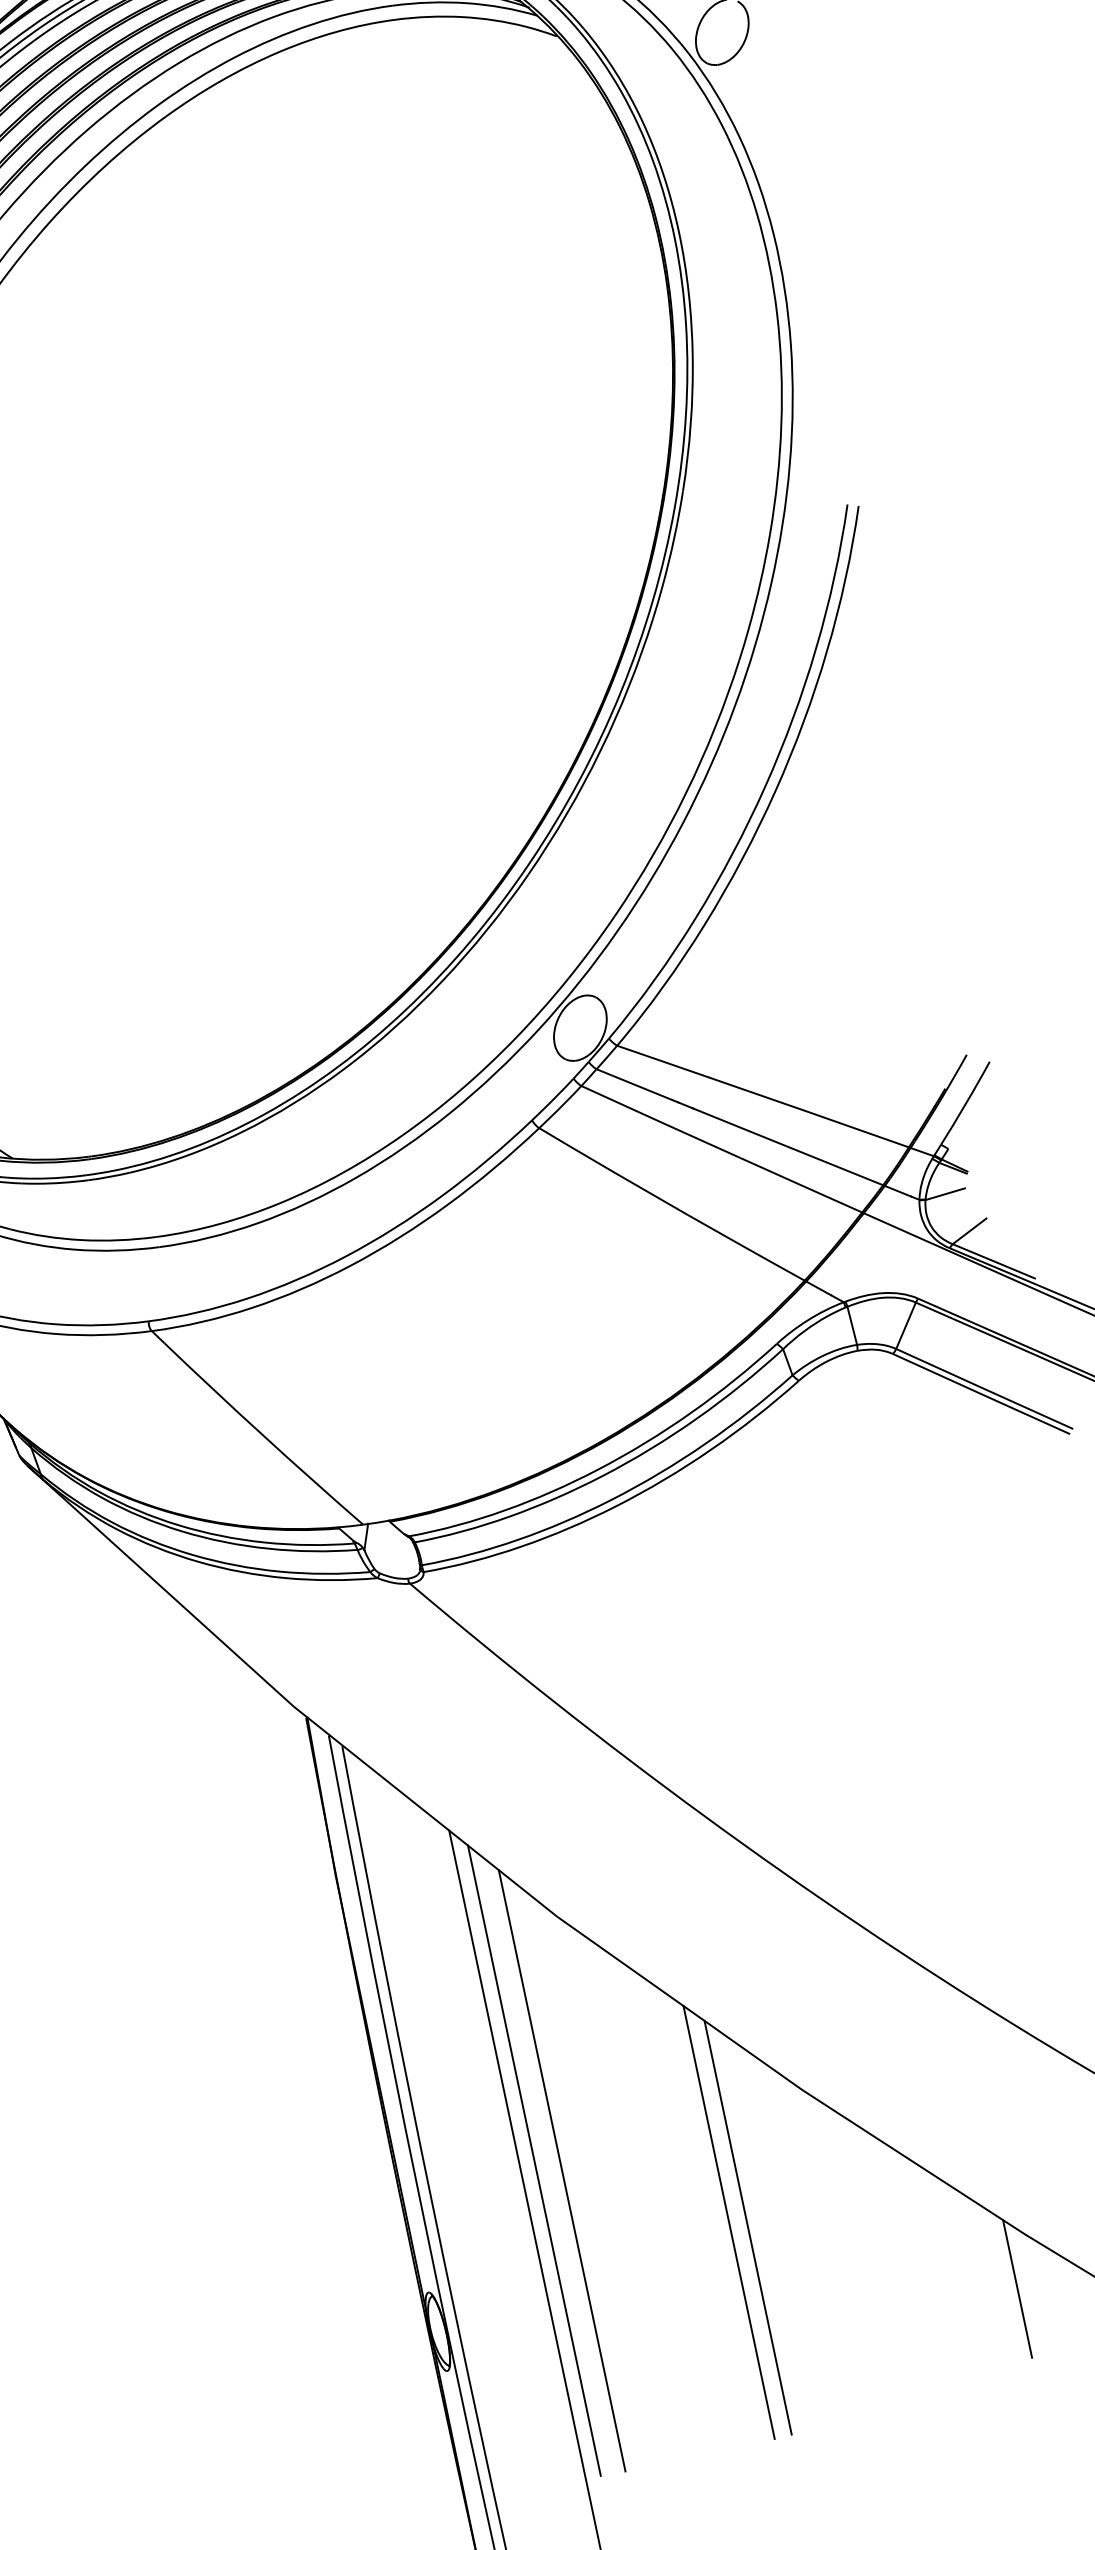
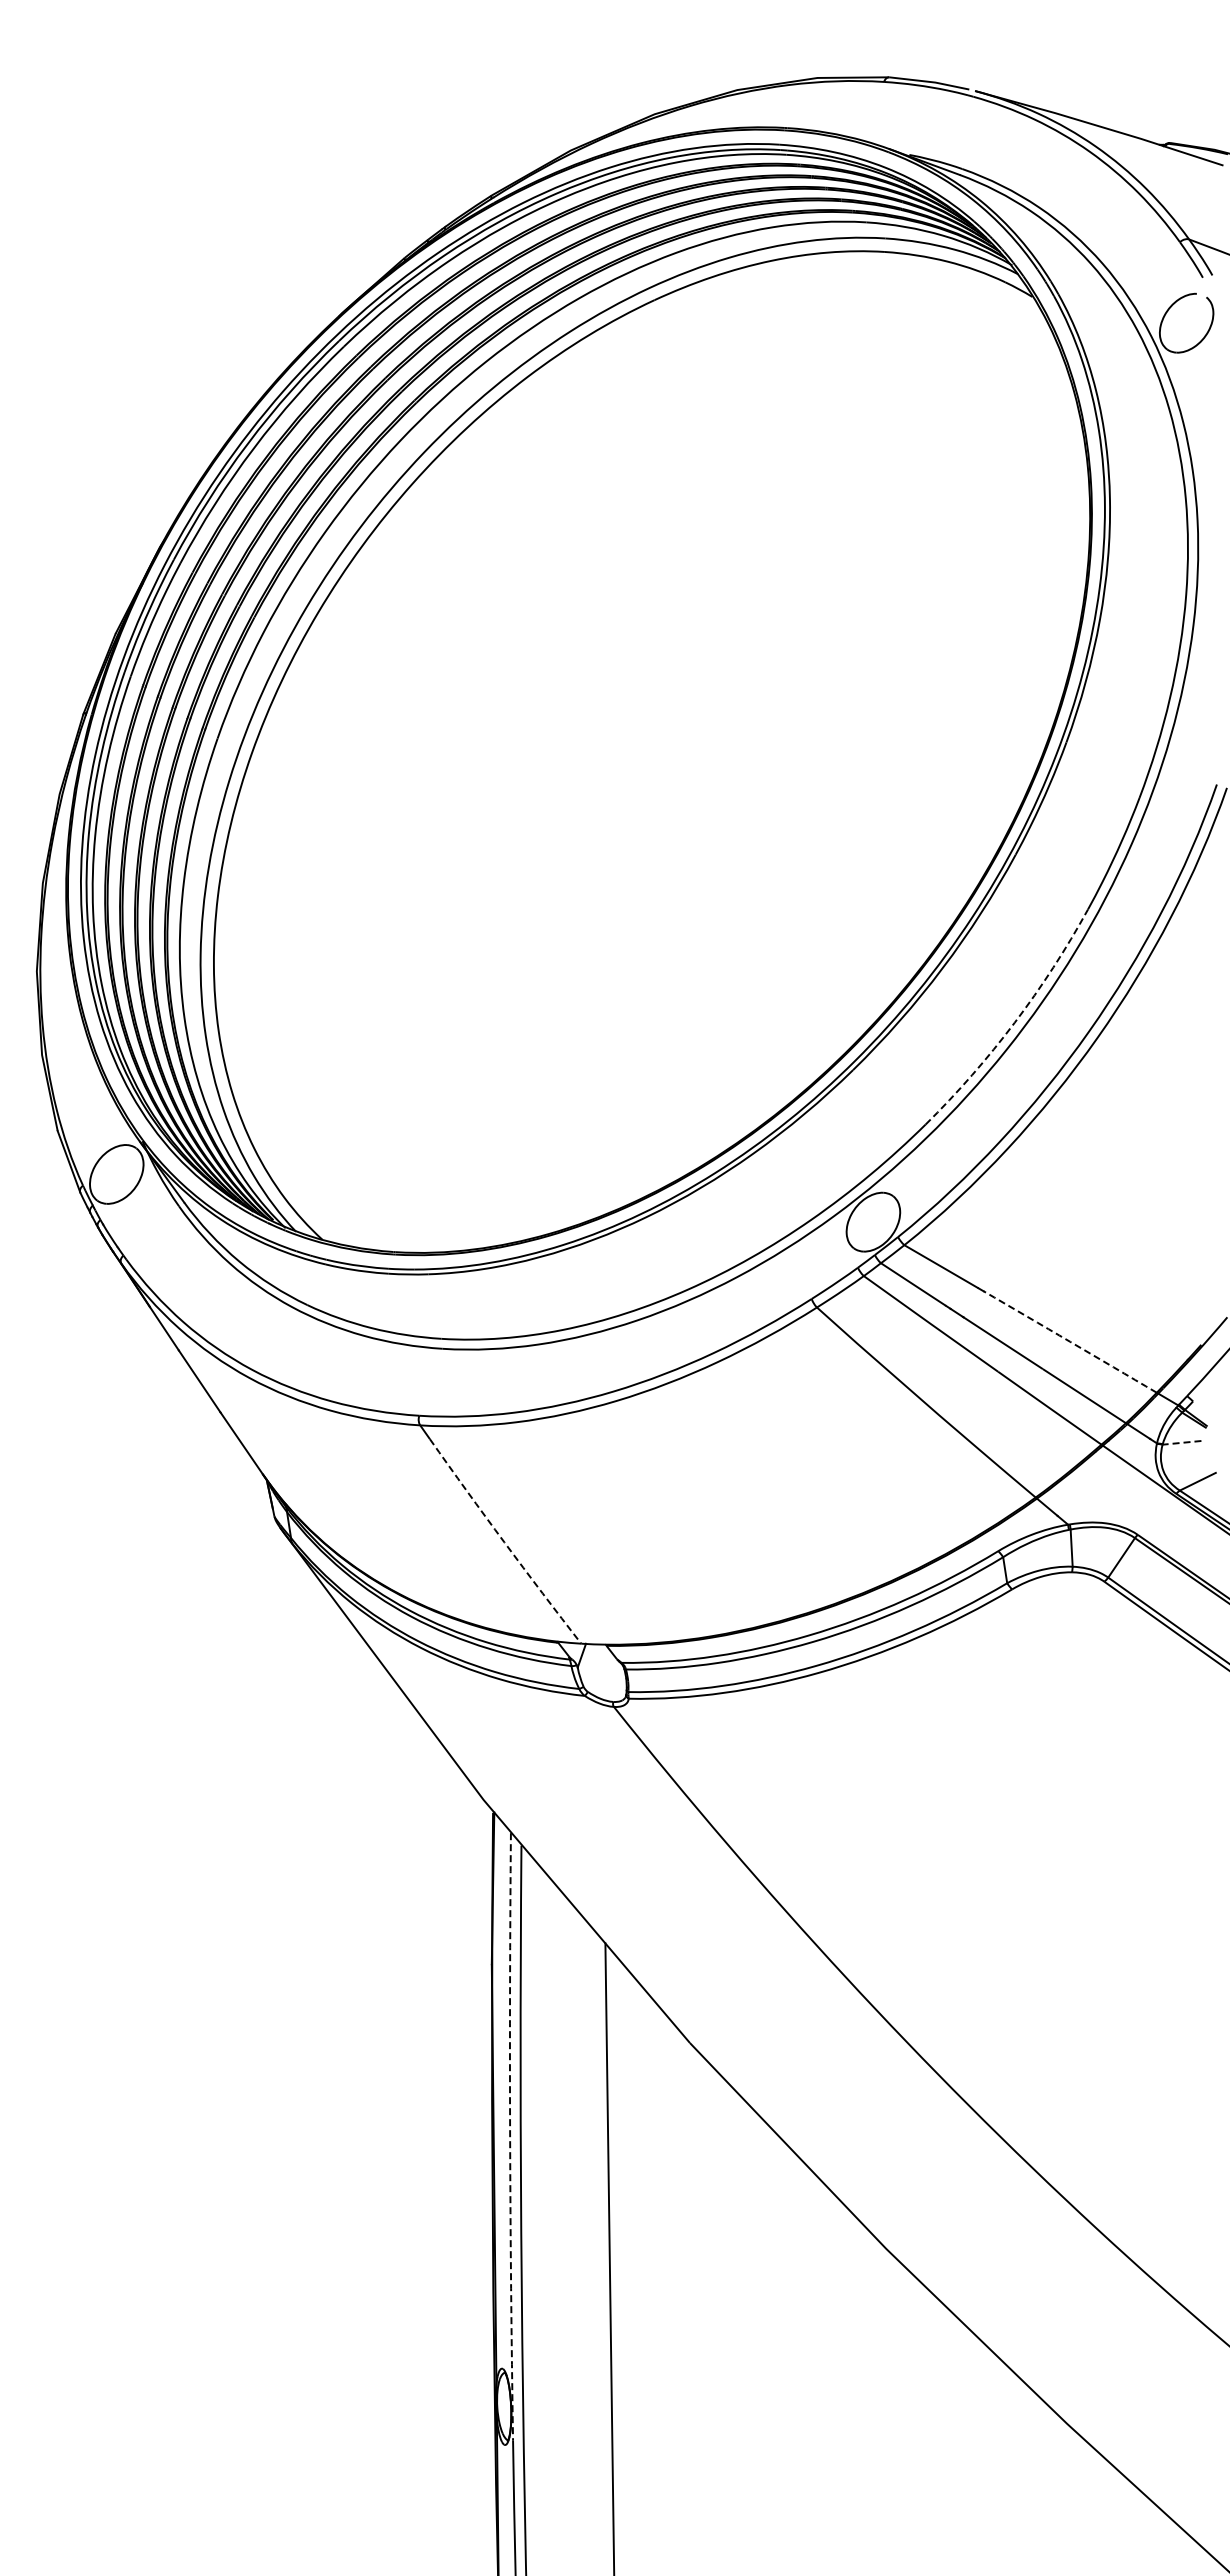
arc: (686, 792) -> (1014, 1022), solid -> dashed
arc: (809, 1111) -> (1070, 1341), solid -> dashed
line: (945, 1193) -> (1182, 1442), solid -> dashed
arc: (263, 1435) -> (504, 1542), solid -> dashed
arc: (390, 2050) -> (510, 2136), solid -> dashed
line: (534, 2160) -> (624, 2265), removed
line: (562, 2170) -> (648, 2279), removed
line: (728, 2222) -> (793, 2358), removed
line: (747, 2227) -> (810, 2366), removed
line: (1017, 2288) -> (1049, 2472), removed

